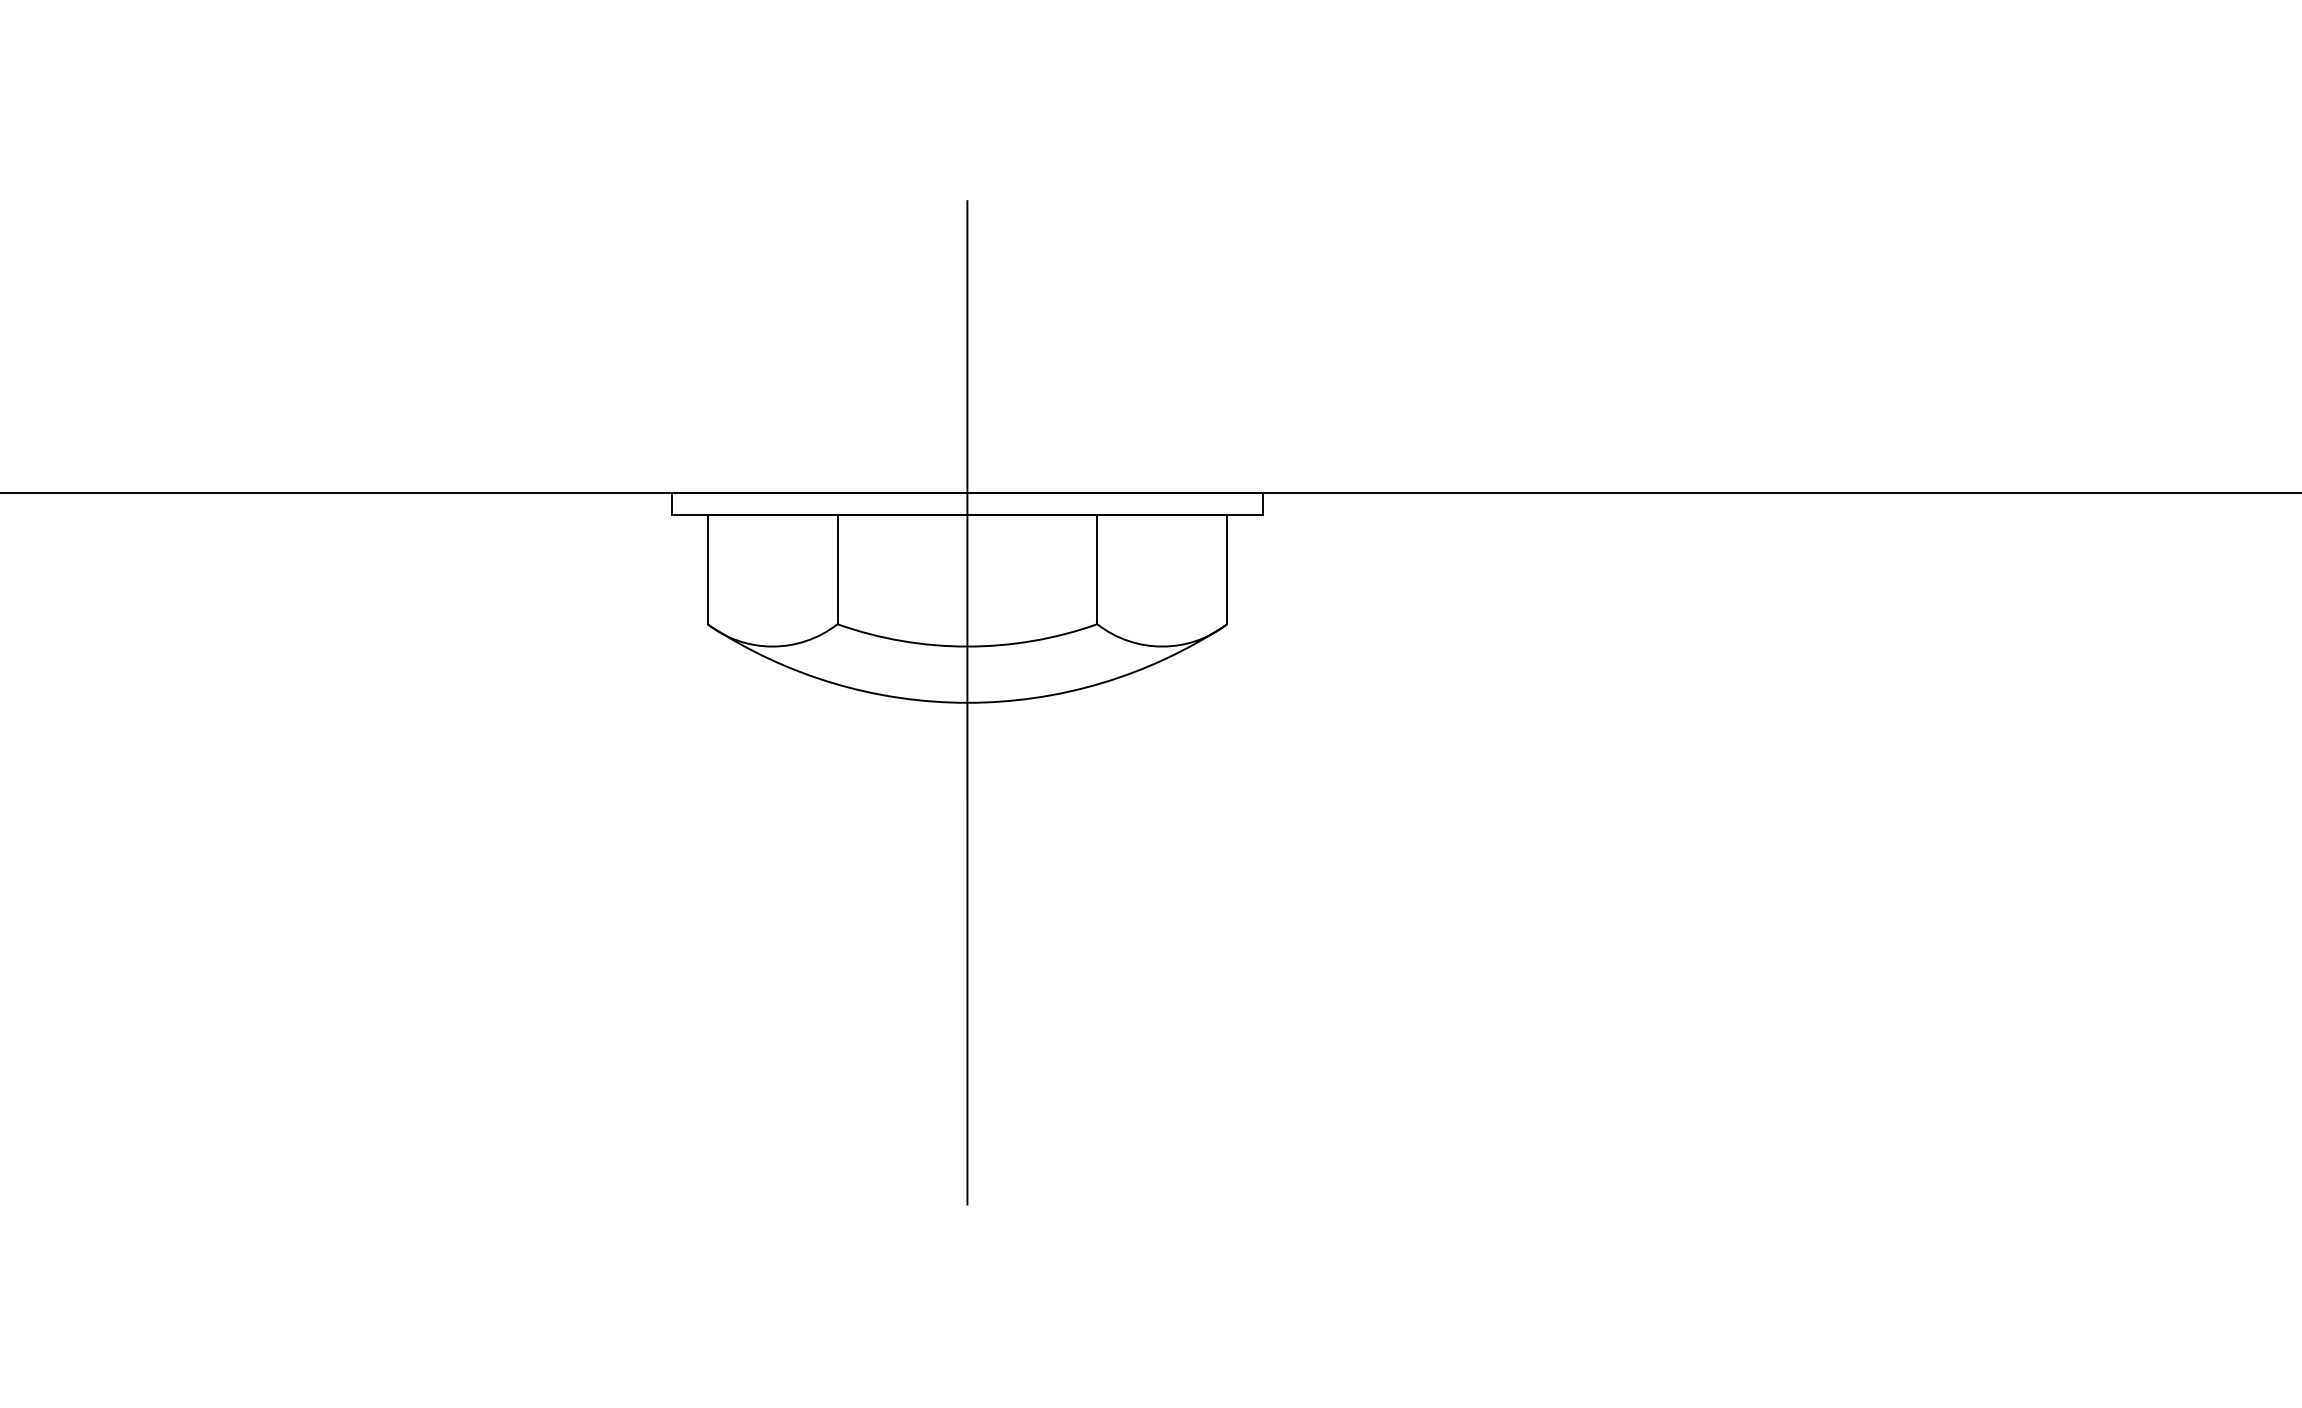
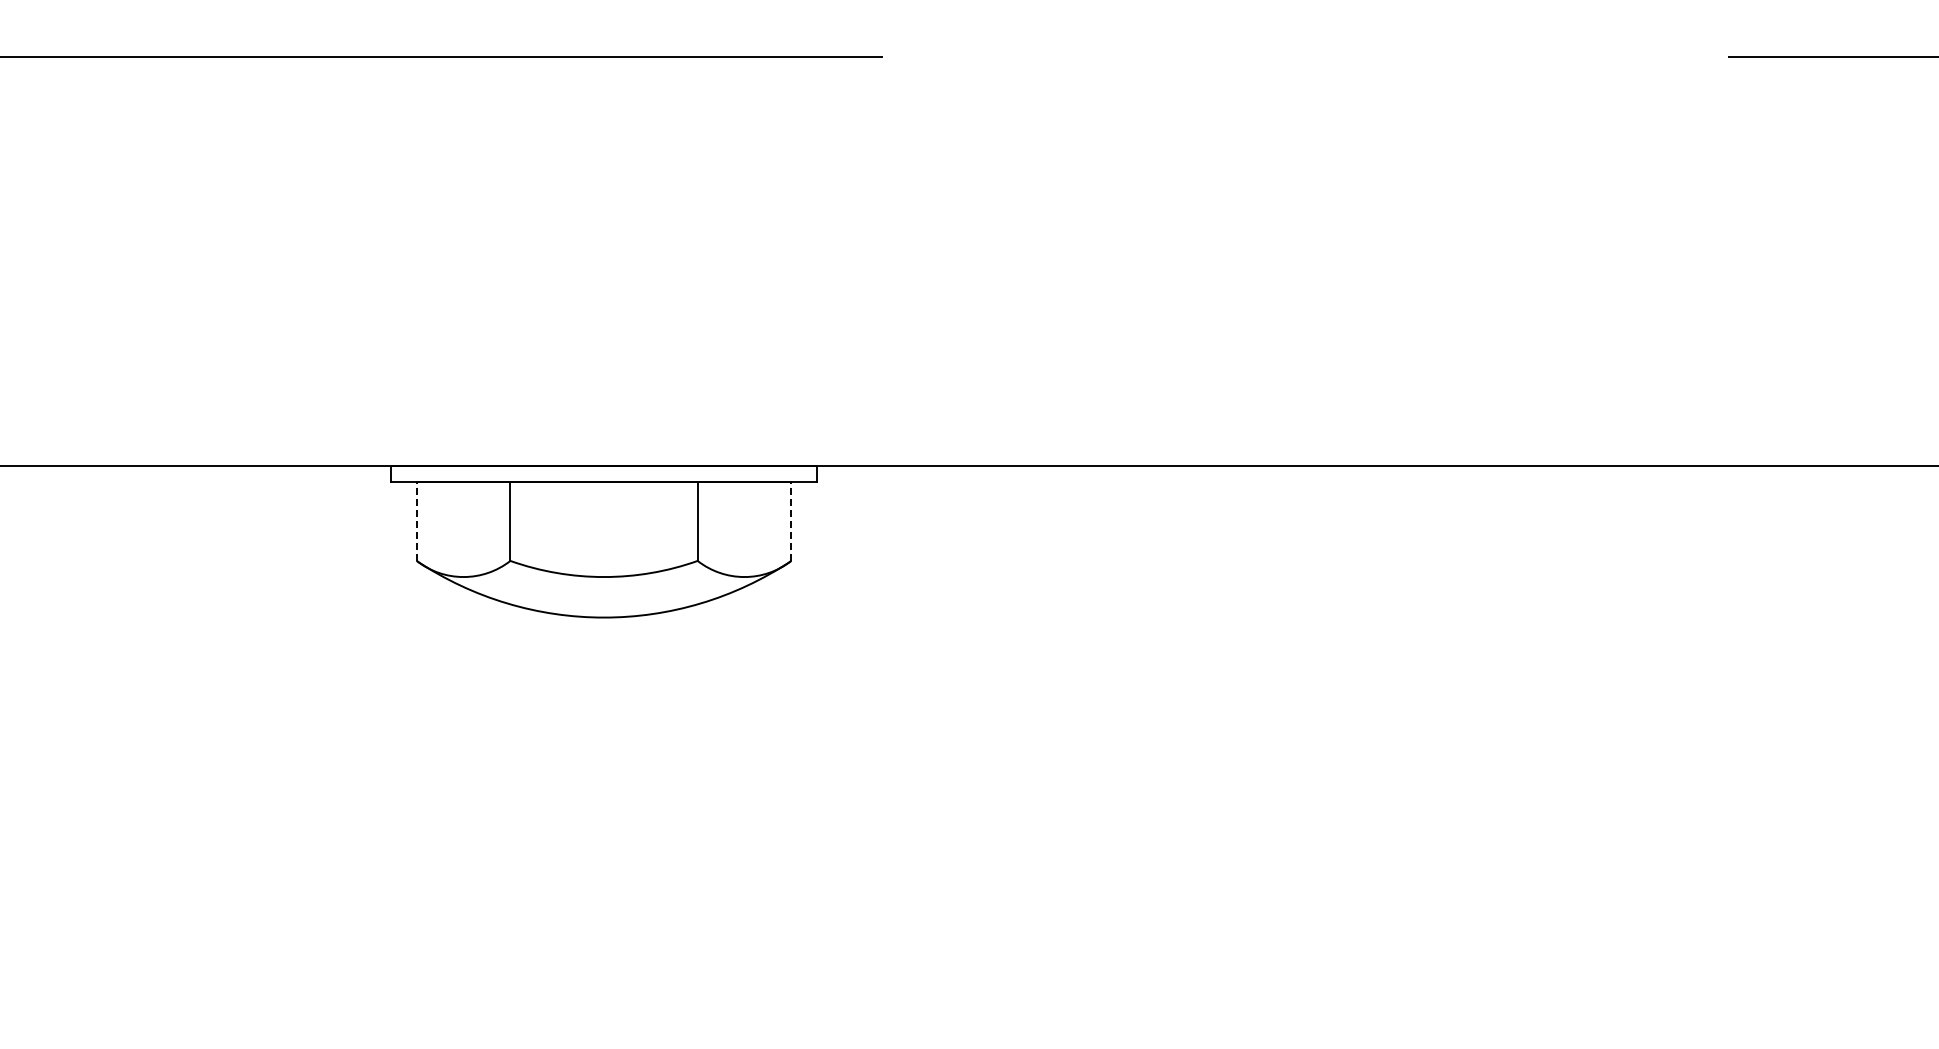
line: (707, 569) -> (416, 521), solid -> dashed
line: (1227, 569) -> (791, 521), solid -> dashed
line: (968, 702) -> (604, 617), removed

